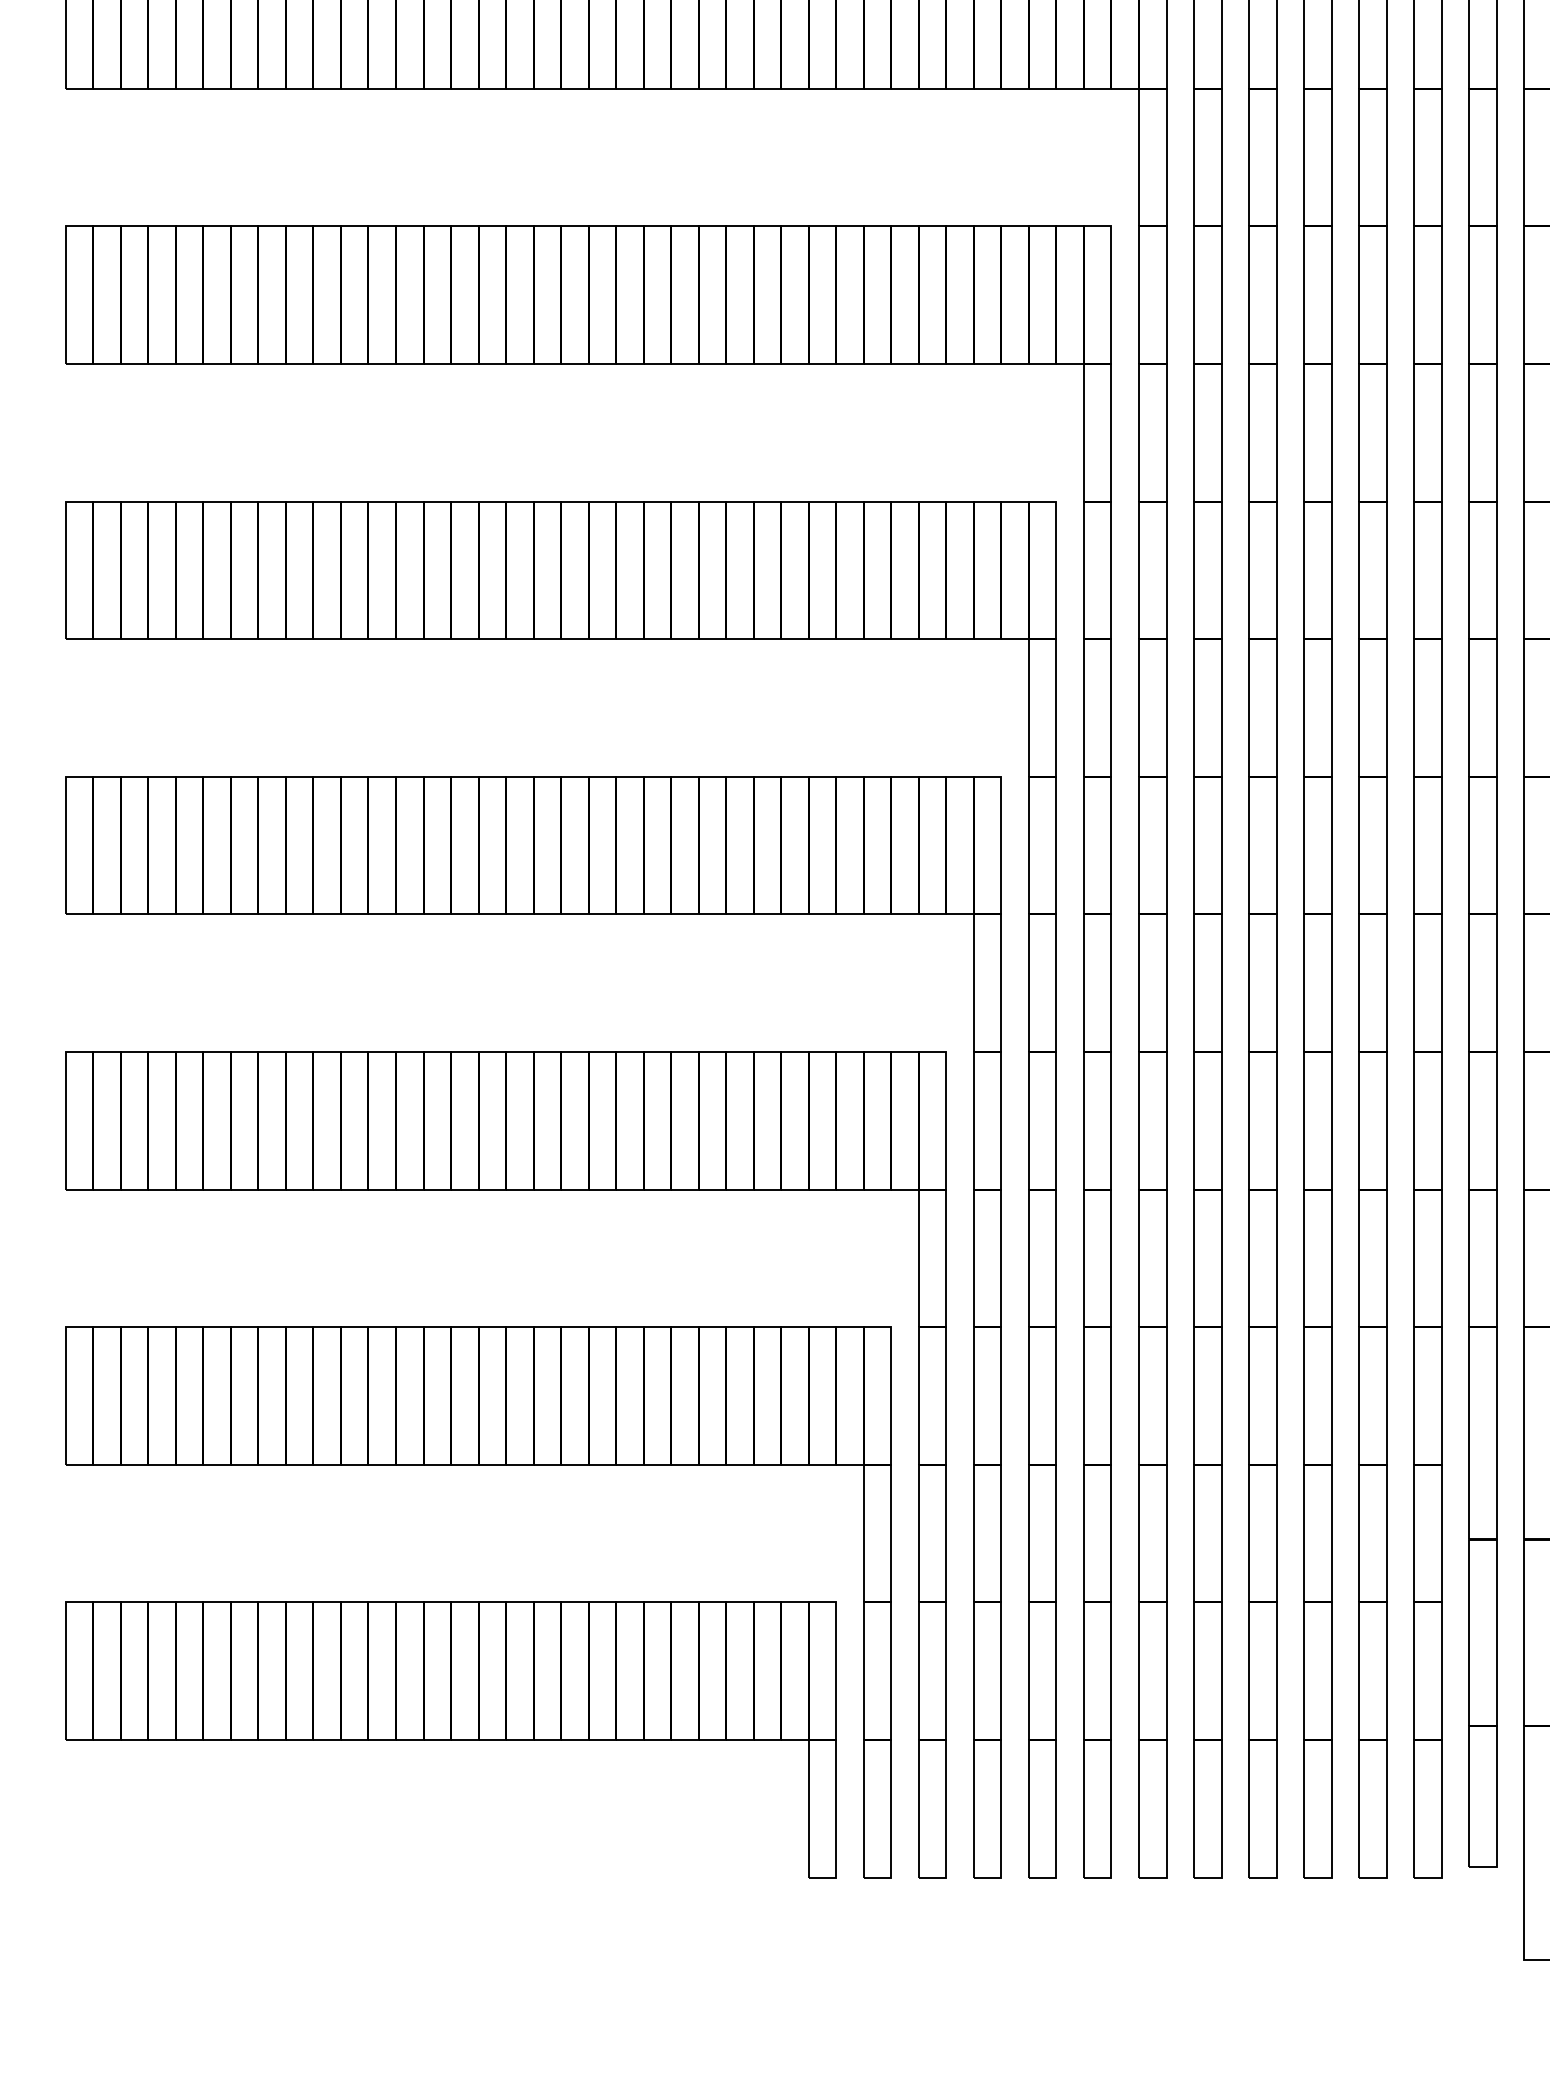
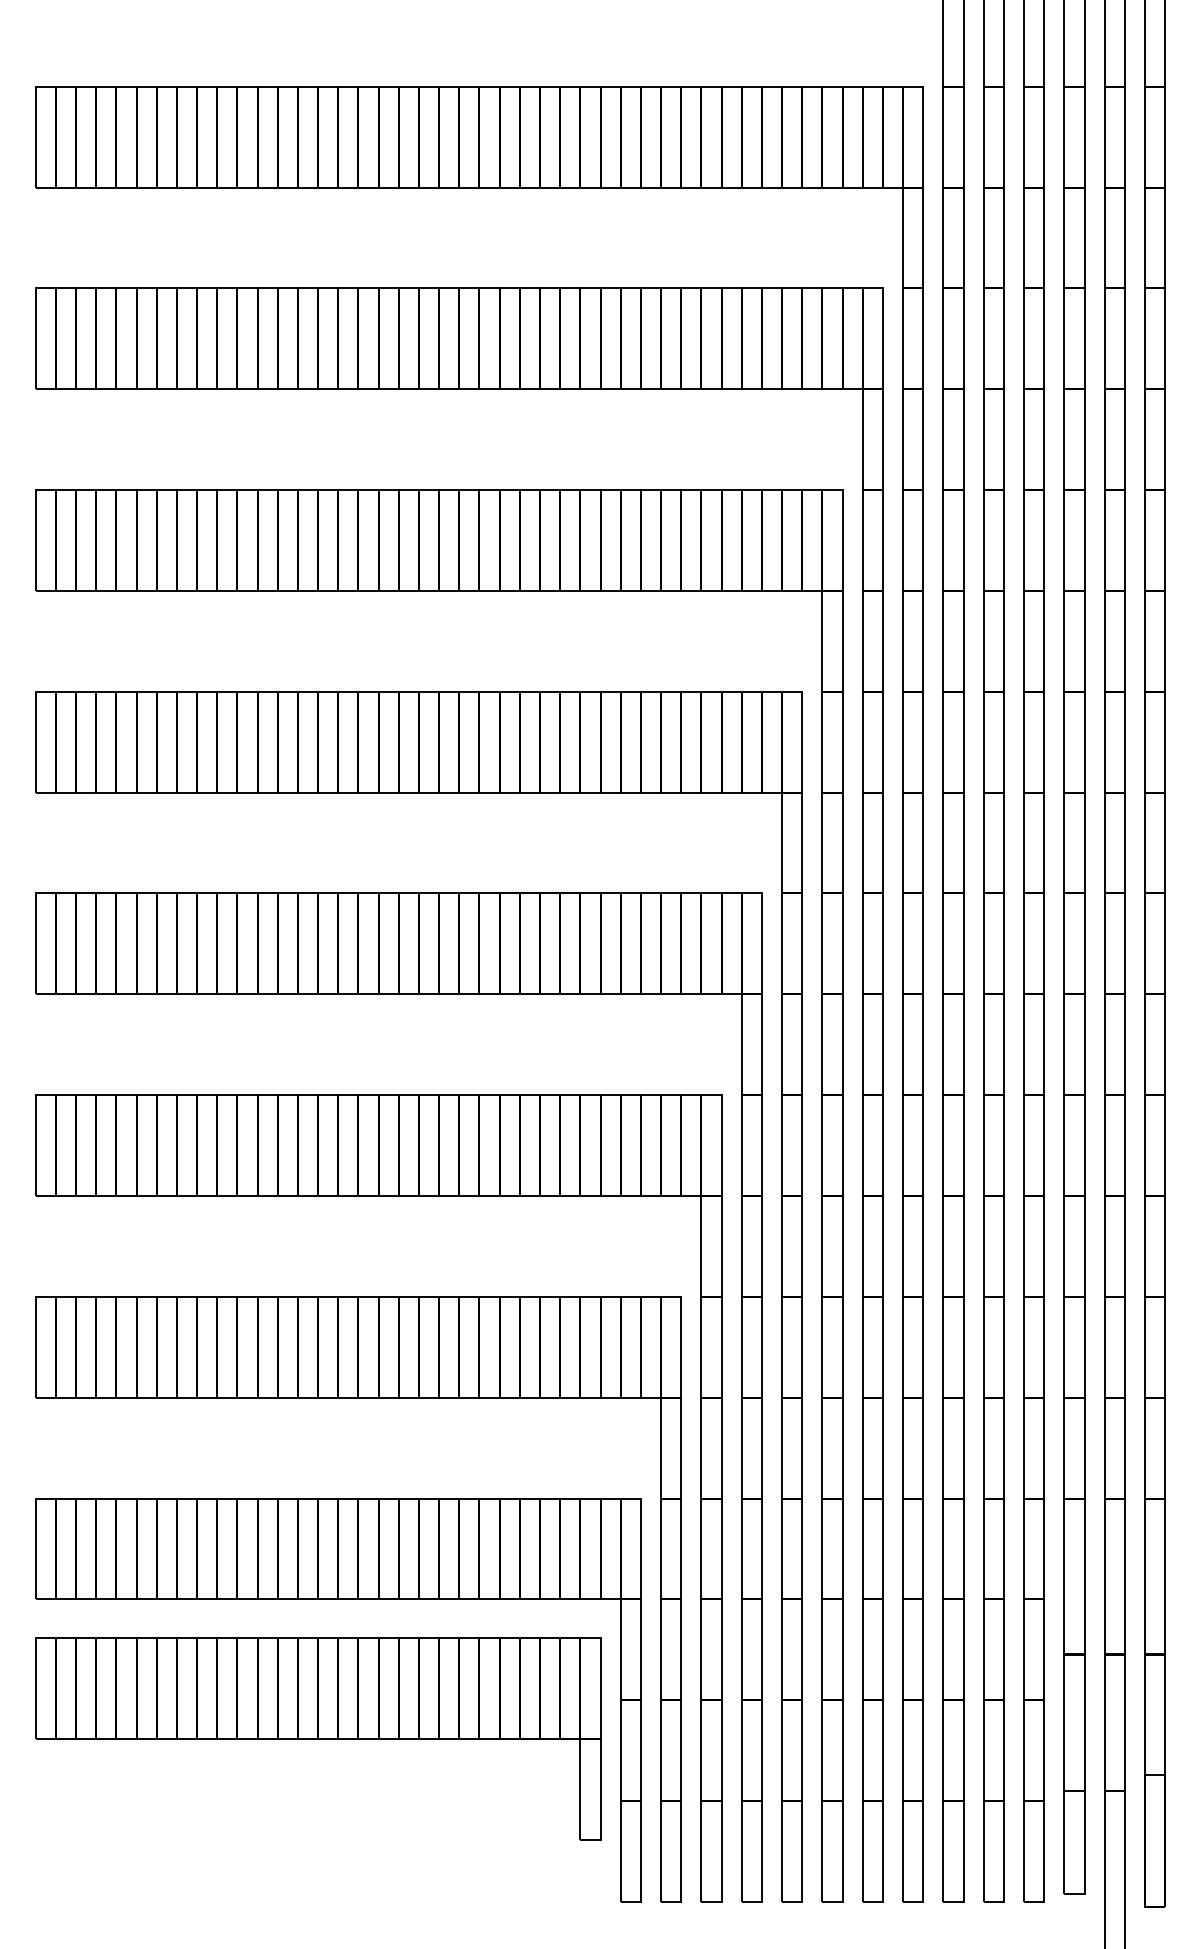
part: (451, 1739) -> (318, 1738), moved

